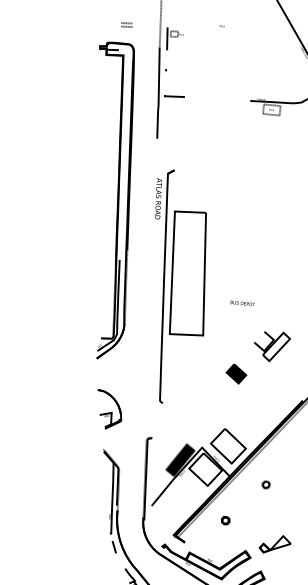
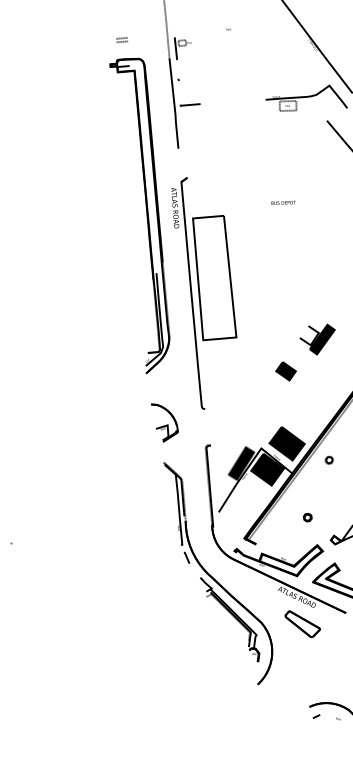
part: (127, 24) -> (122, 39), moved
part: (176, 287) -> (204, 293), moved
text: (242, 303) -> (283, 202), moved
fill: (275, 346) -> (321, 339), added
fill: (227, 445) -> (286, 443), added
fill: (205, 469) -> (267, 469), added
part: (265, 484) -> (328, 459), moved
part: (225, 520) -> (307, 517), moved

